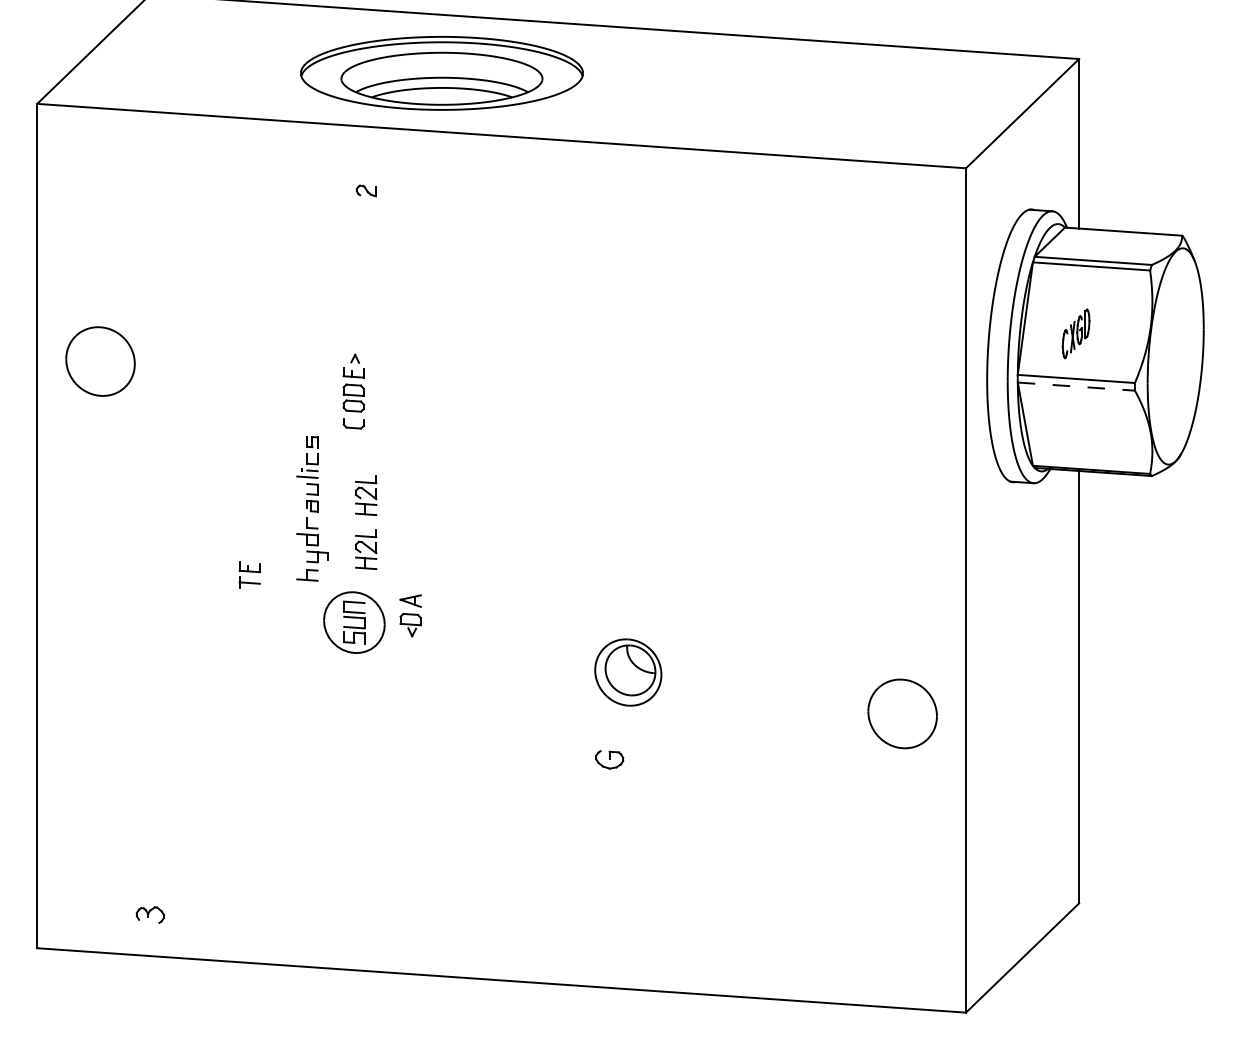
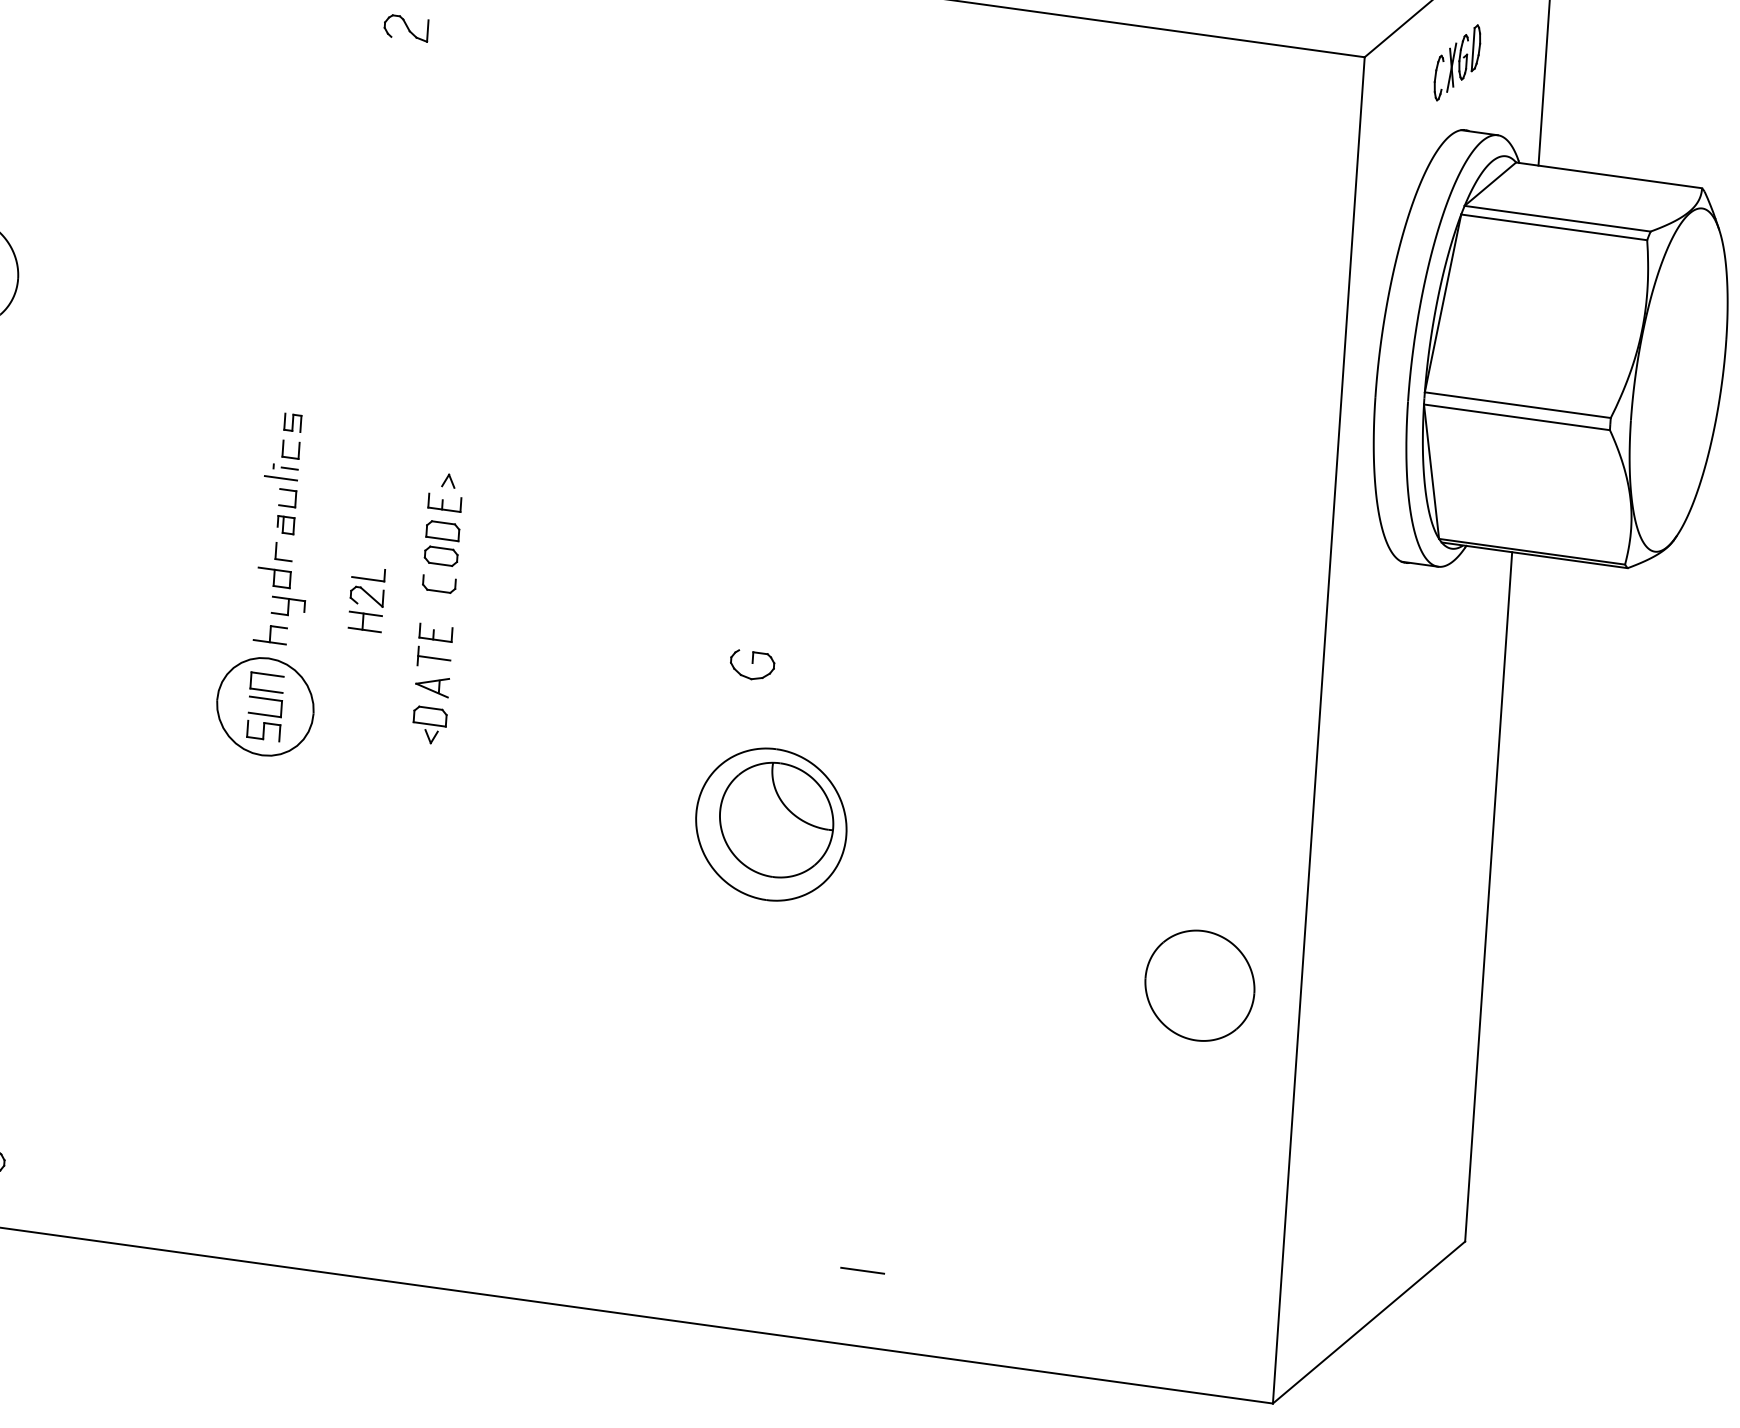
part: (365, 190) -> (404, 27), size x1.43
part: (1075, 333) -> (1456, 62), moved
line: (1076, 386) -> (1517, 417), dashed -> solid
part: (353, 391) -> (442, 532), moved
part: (366, 495) -> (373, 513), removed
part: (249, 574) -> (434, 644), moved
part: (354, 622) -> (265, 706), moved
part: (628, 672) -> (771, 824), size x1.43
part: (902, 713) -> (1199, 985), moved
part: (609, 759) -> (752, 664), moved
line: (703, 947) -> (861, 1271), added

